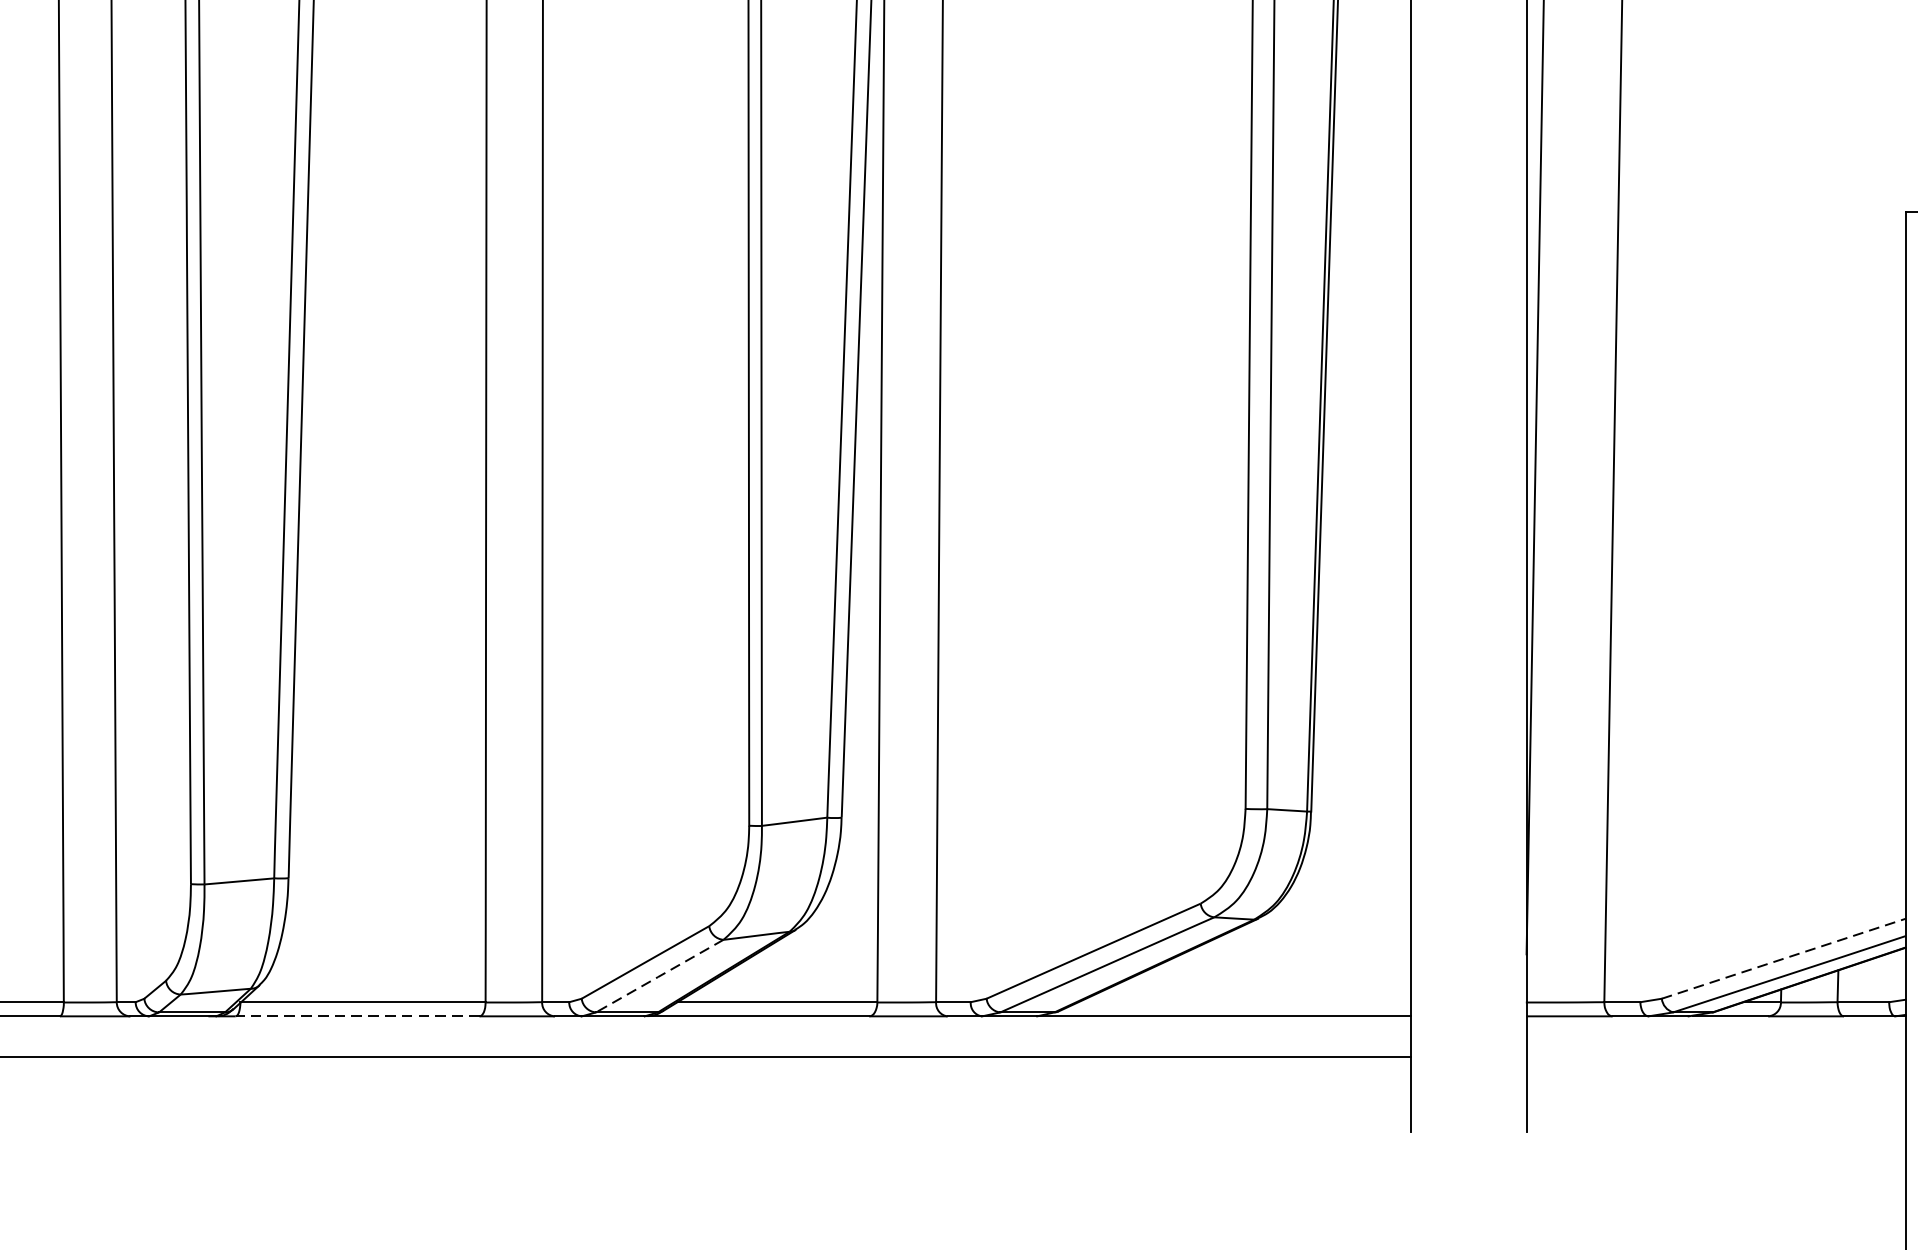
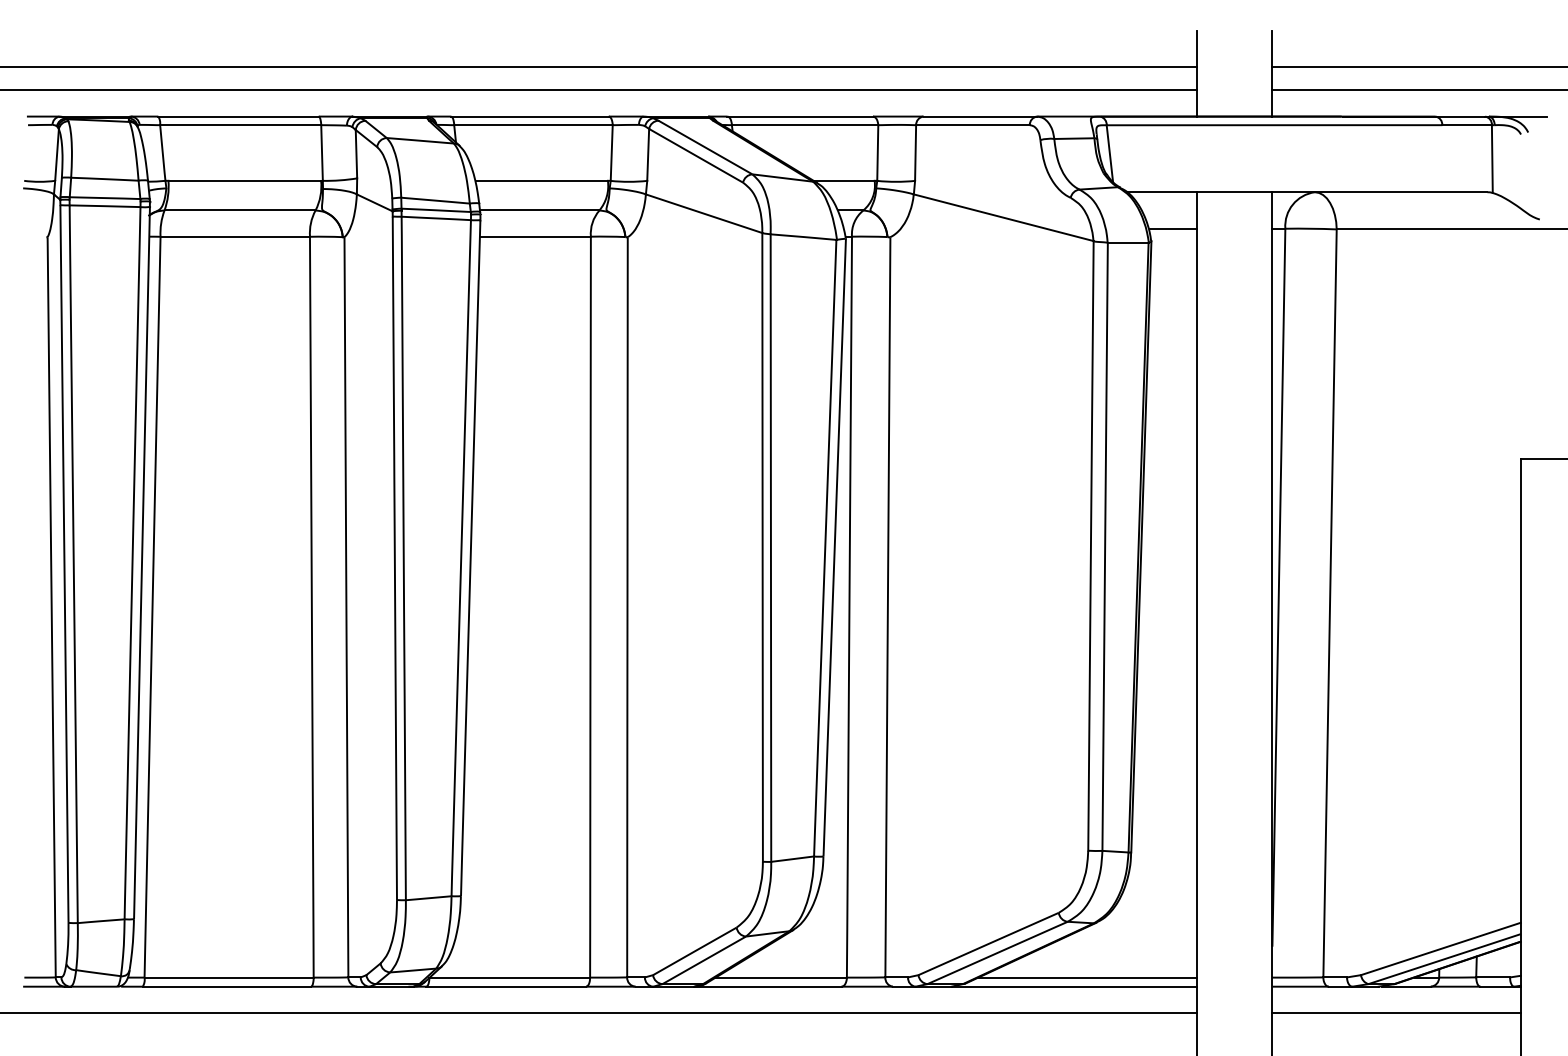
line: (1784, 958) -> (1441, 948), dashed -> solid
line: (660, 976) -> (704, 960), dashed -> solid
line: (1244, 1002) -> (1087, 977), added
line: (358, 1016) -> (506, 986), dashed -> solid
line: (1715, 1057) -> (1396, 1013), added

